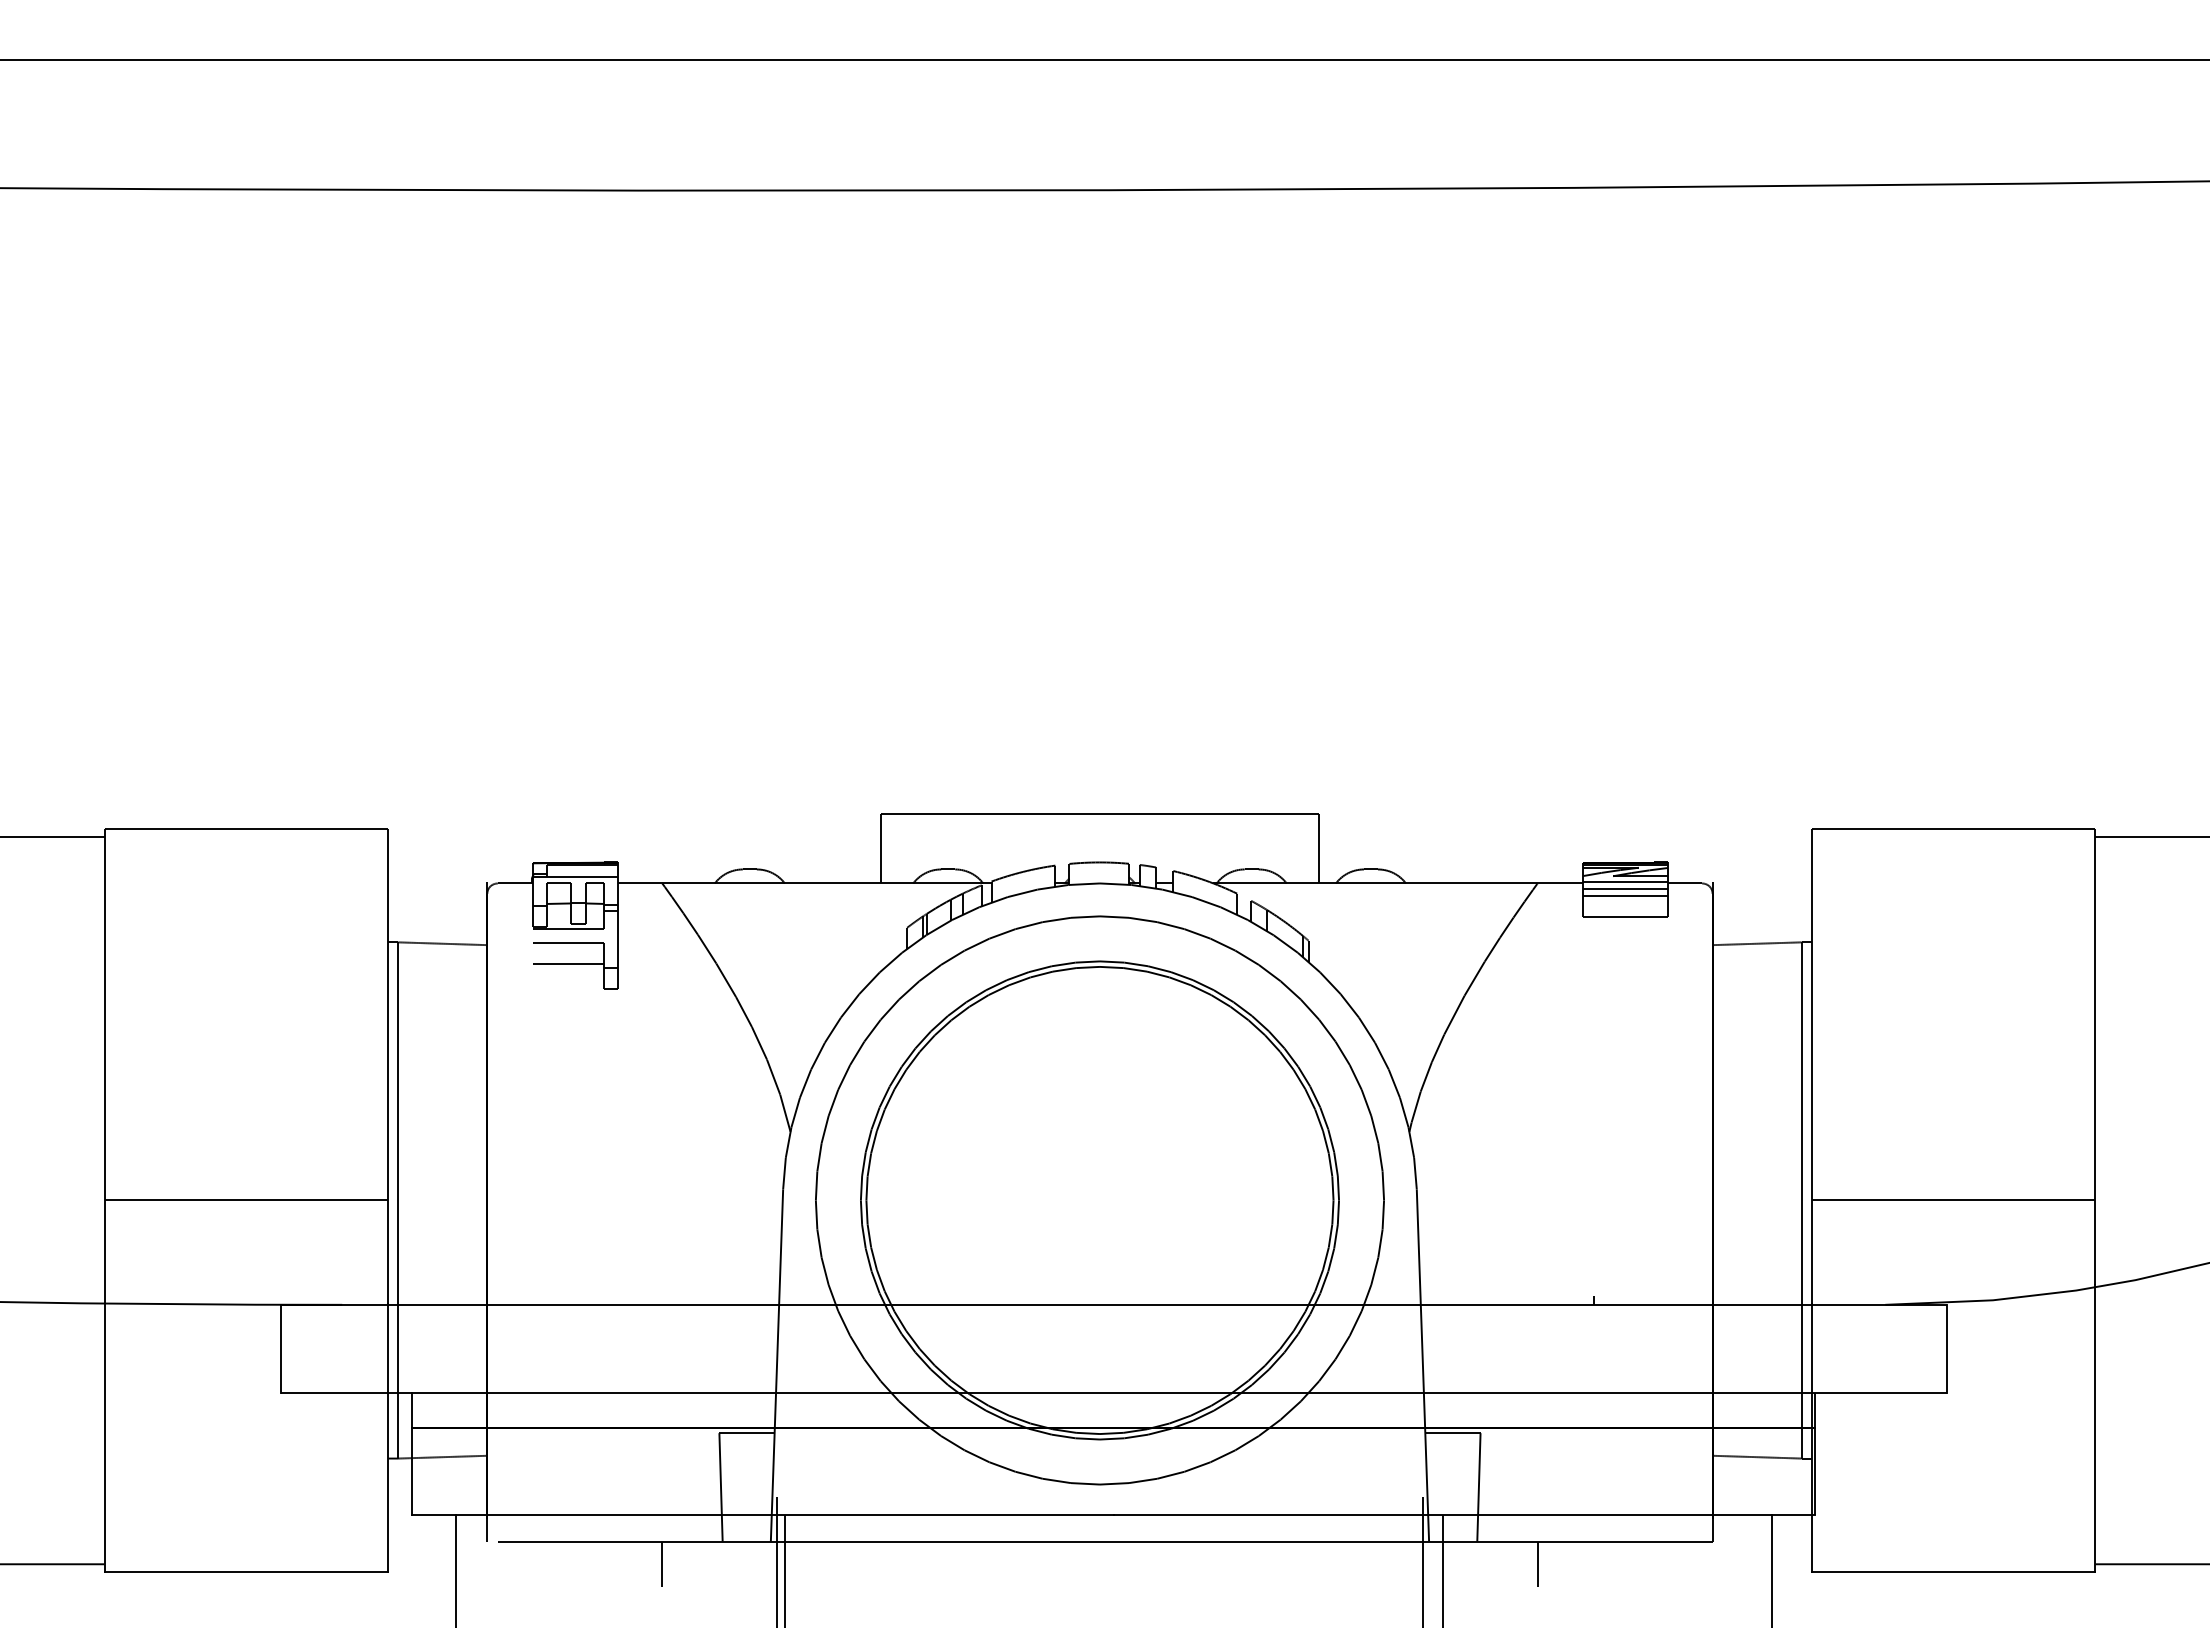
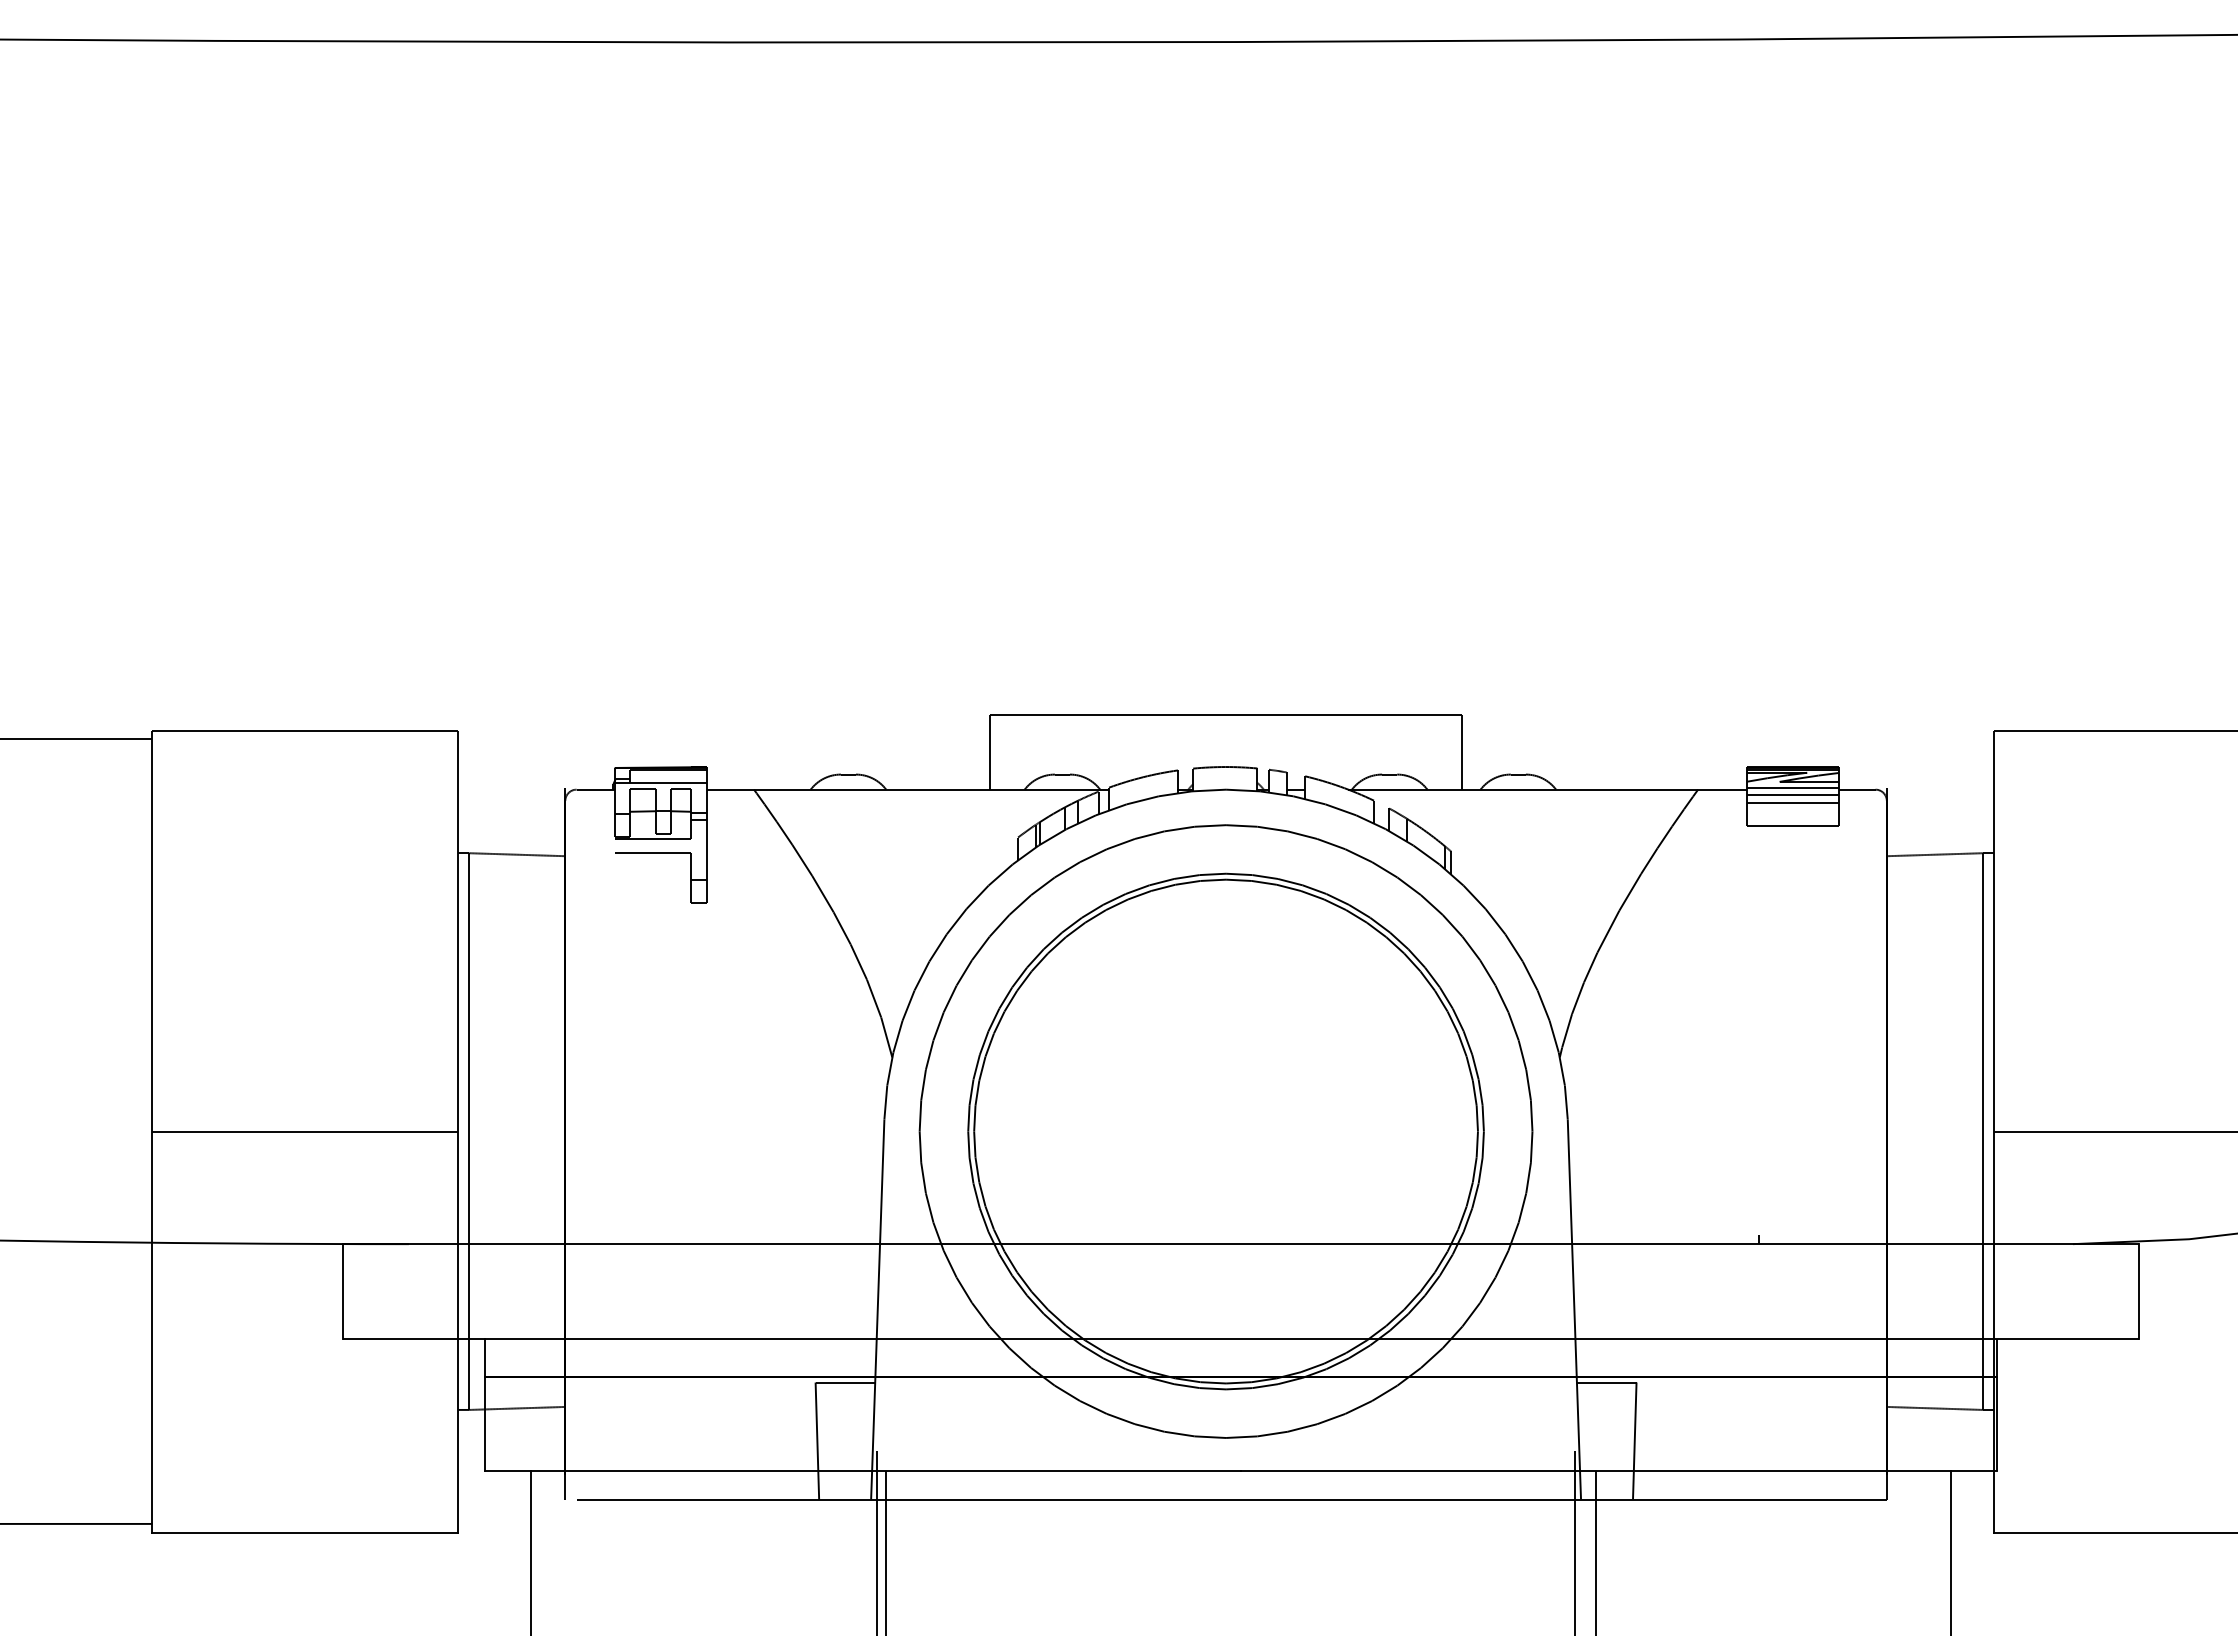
line: (568, 963) -> (652, 876), removed
line: (662, 1563) -> (754, 1523), removed
line: (1537, 1563) -> (1697, 1523), removed

